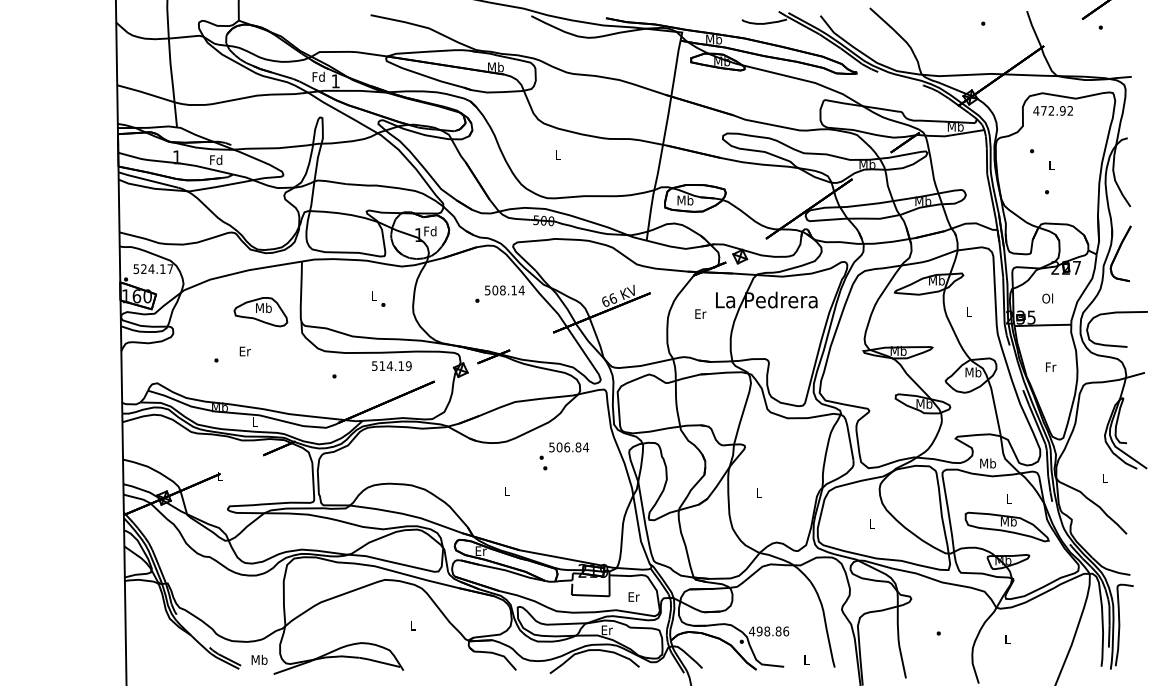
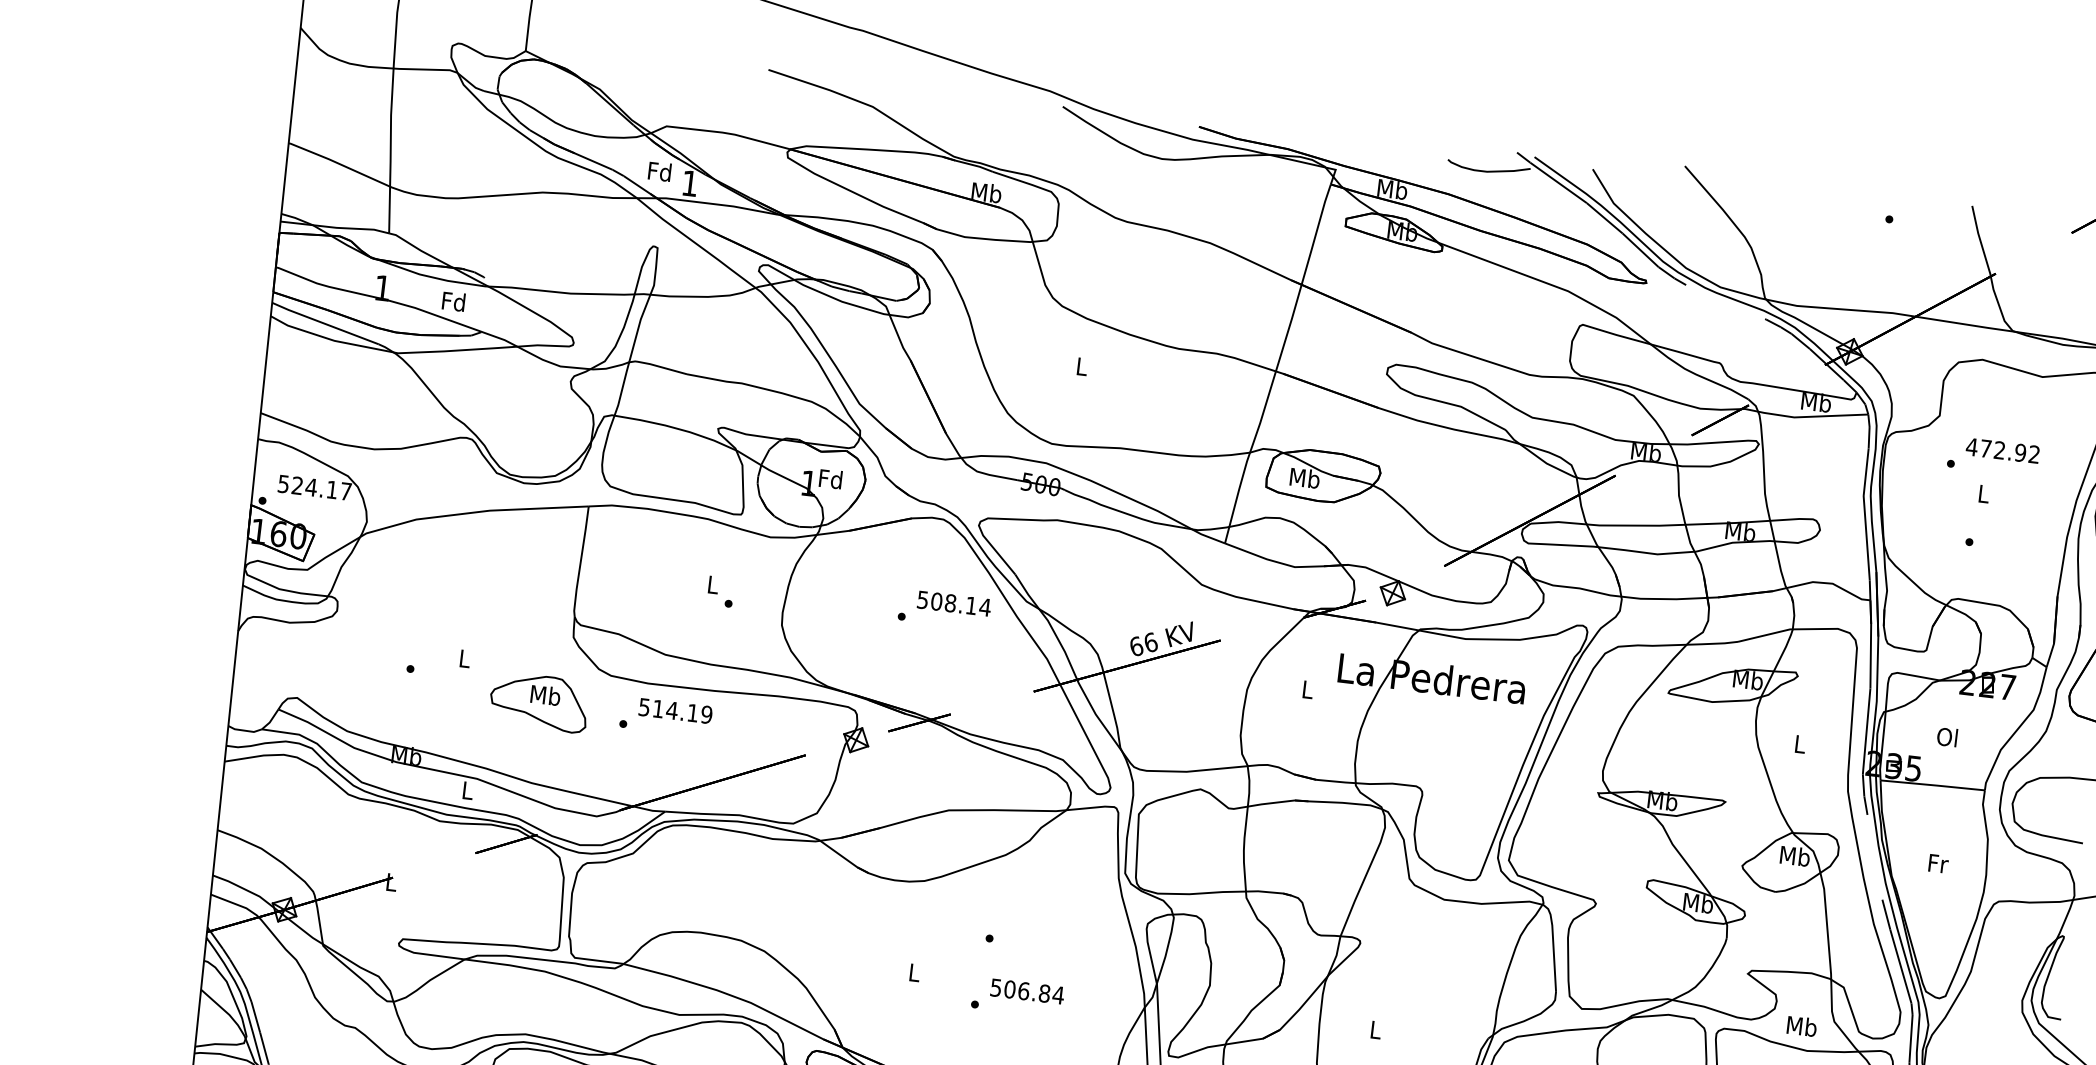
text: (1052, 110) -> (2001, 449), moved
part: (260, 312) -> (538, 702), moved
text: (700, 313) -> (1307, 688), Er -> L
text: (244, 351) -> (463, 658), Er -> L
text: (391, 365) -> (675, 709), moved
text: (564, 450) -> (1018, 996), moved

